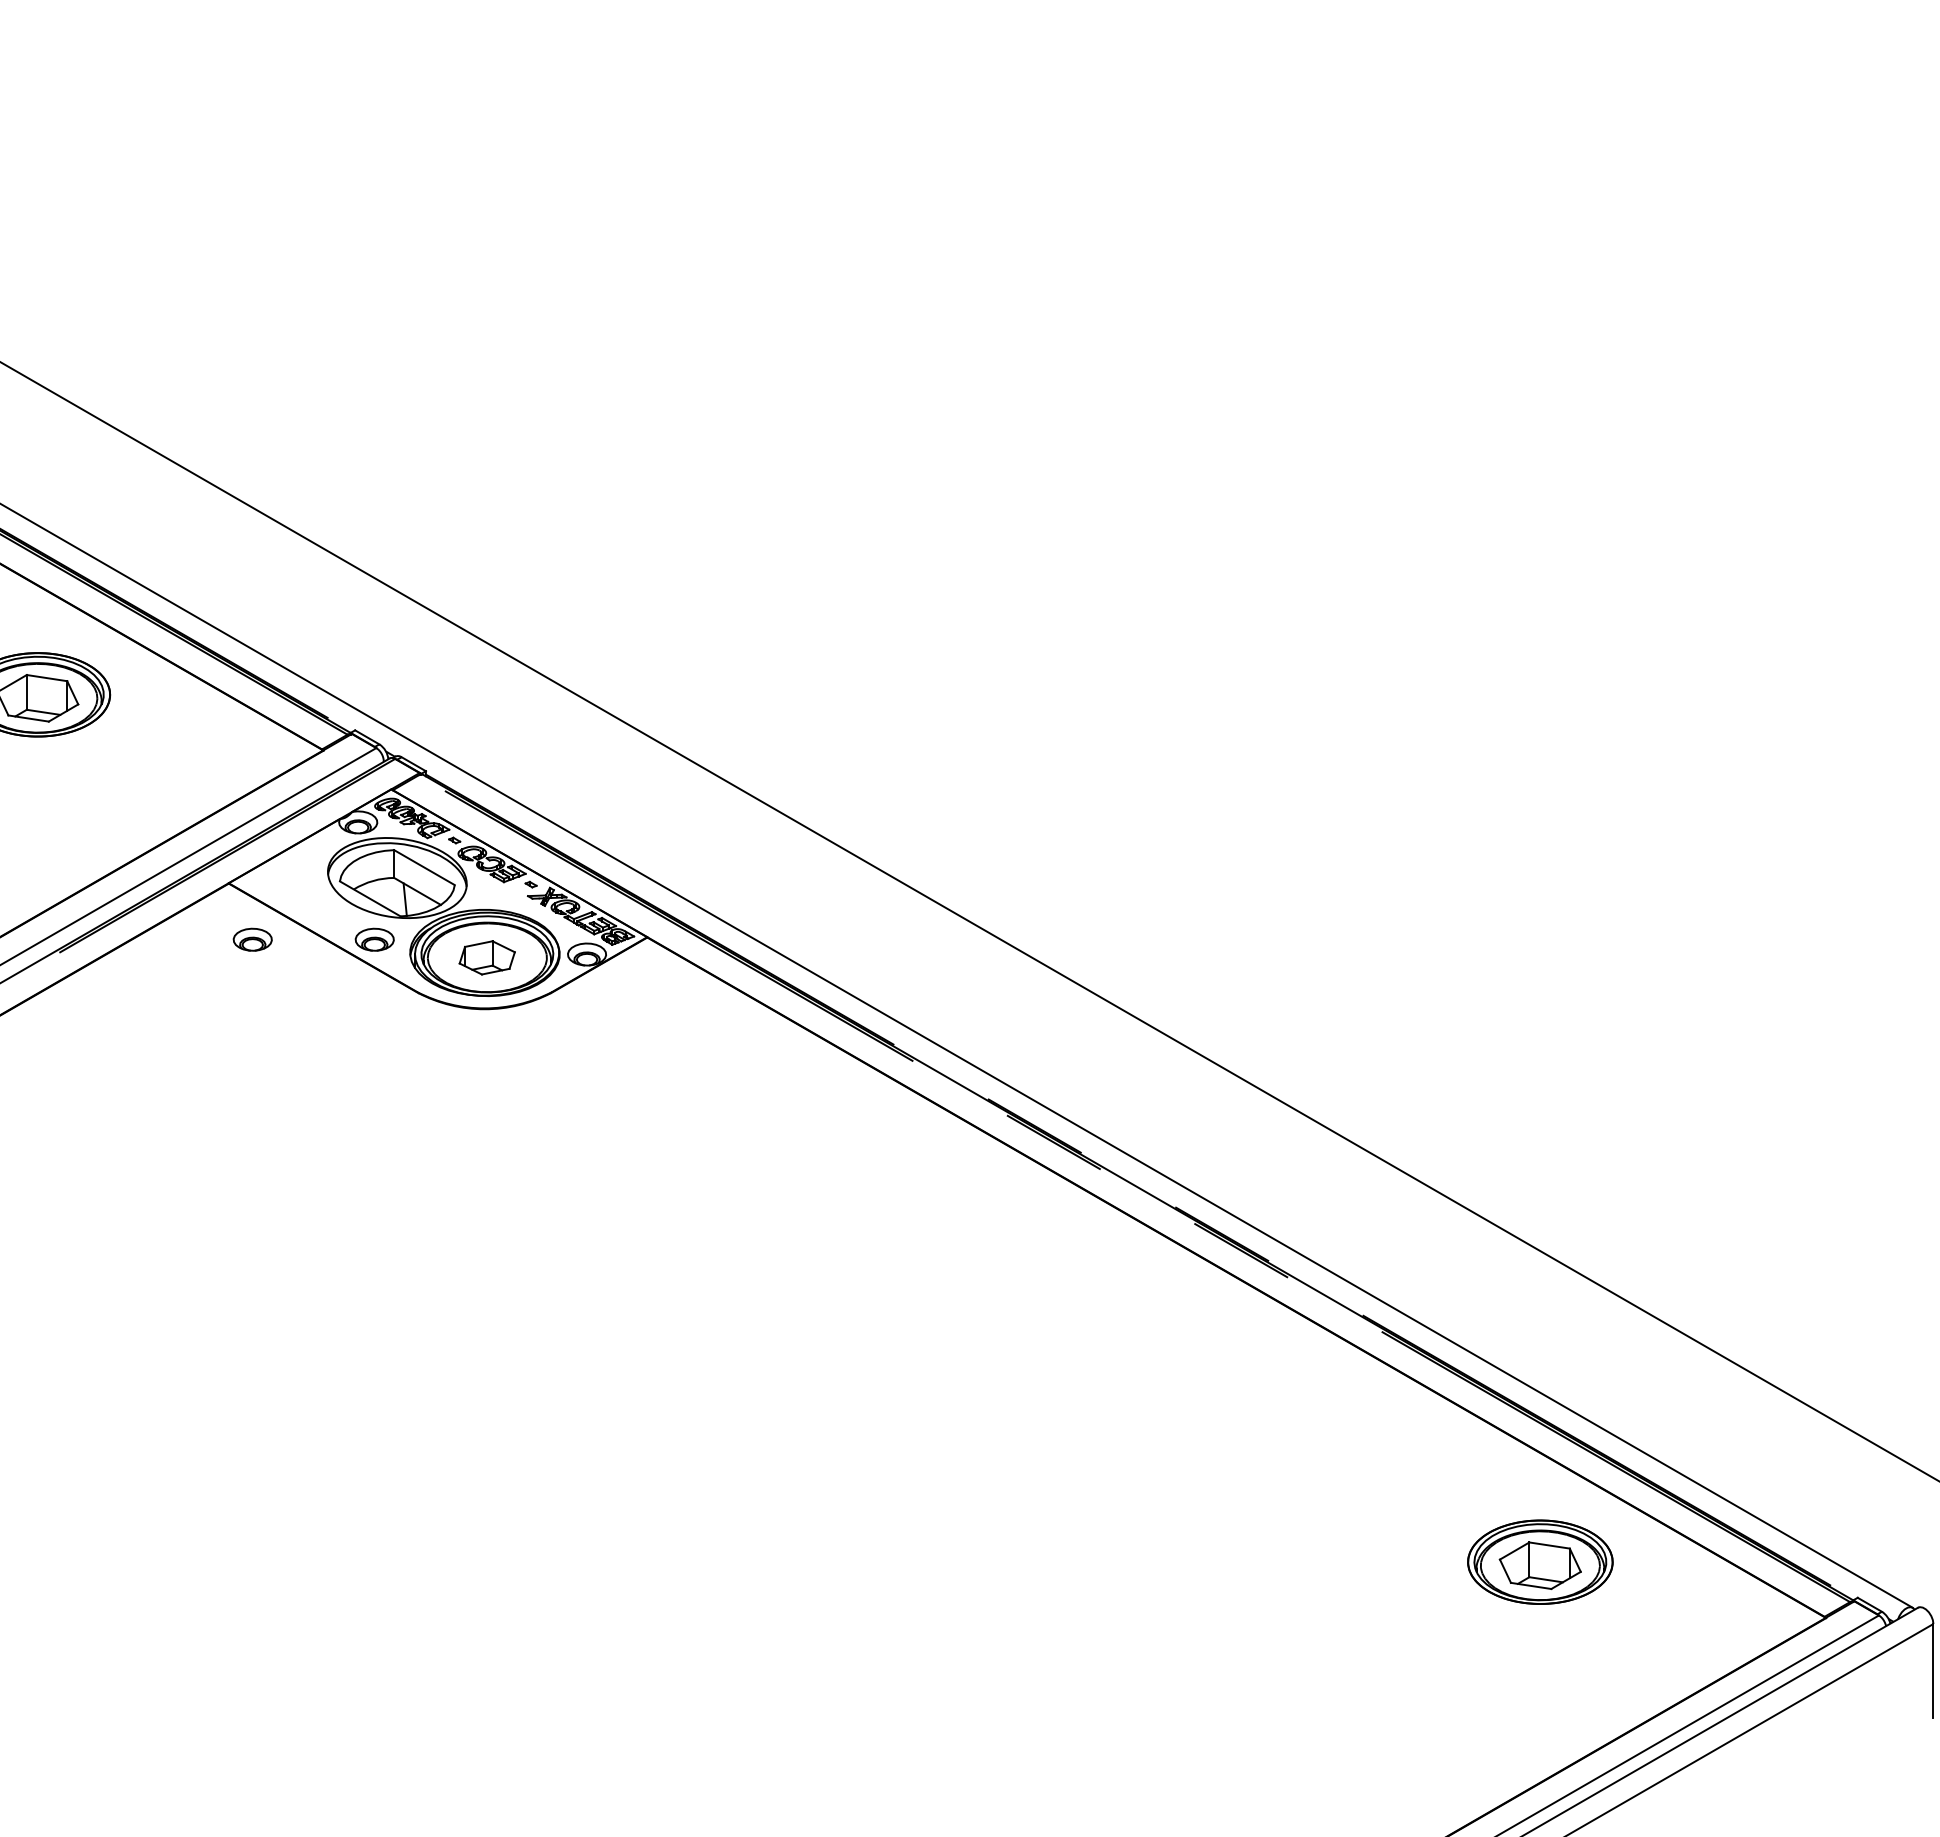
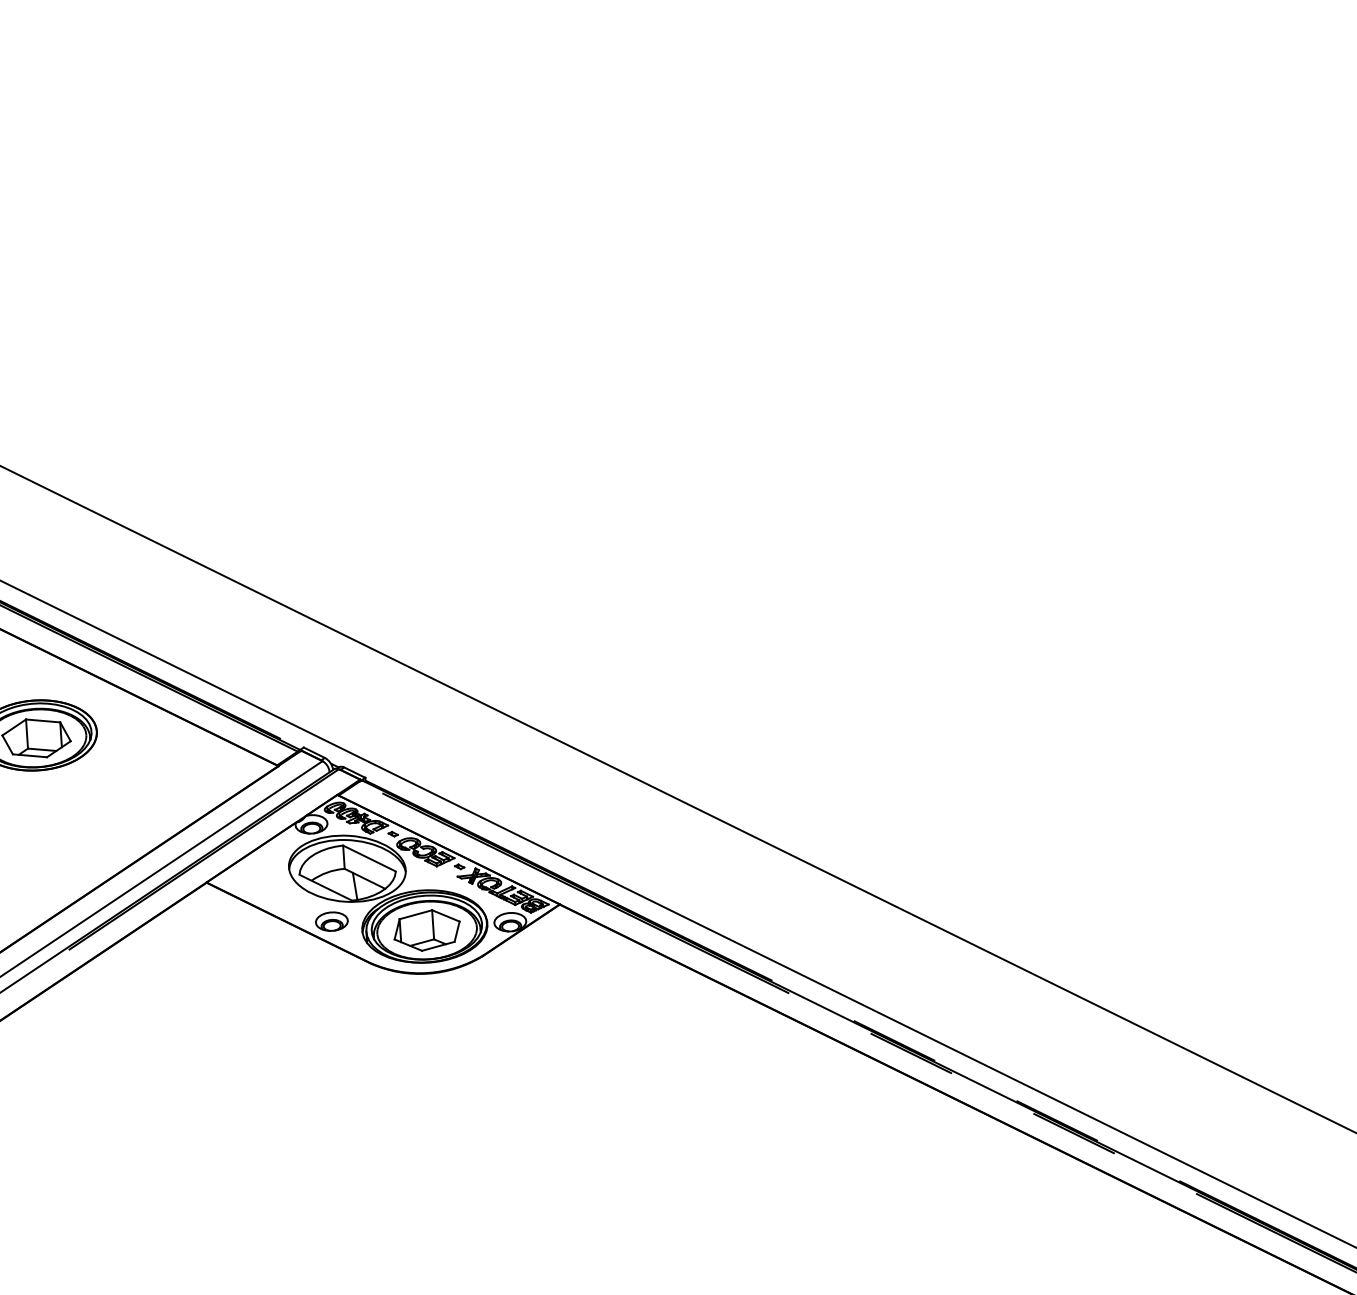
part: (252, 939) -> (229, 928), removed
part: (486, 957) -> (426, 930), size x1.43

